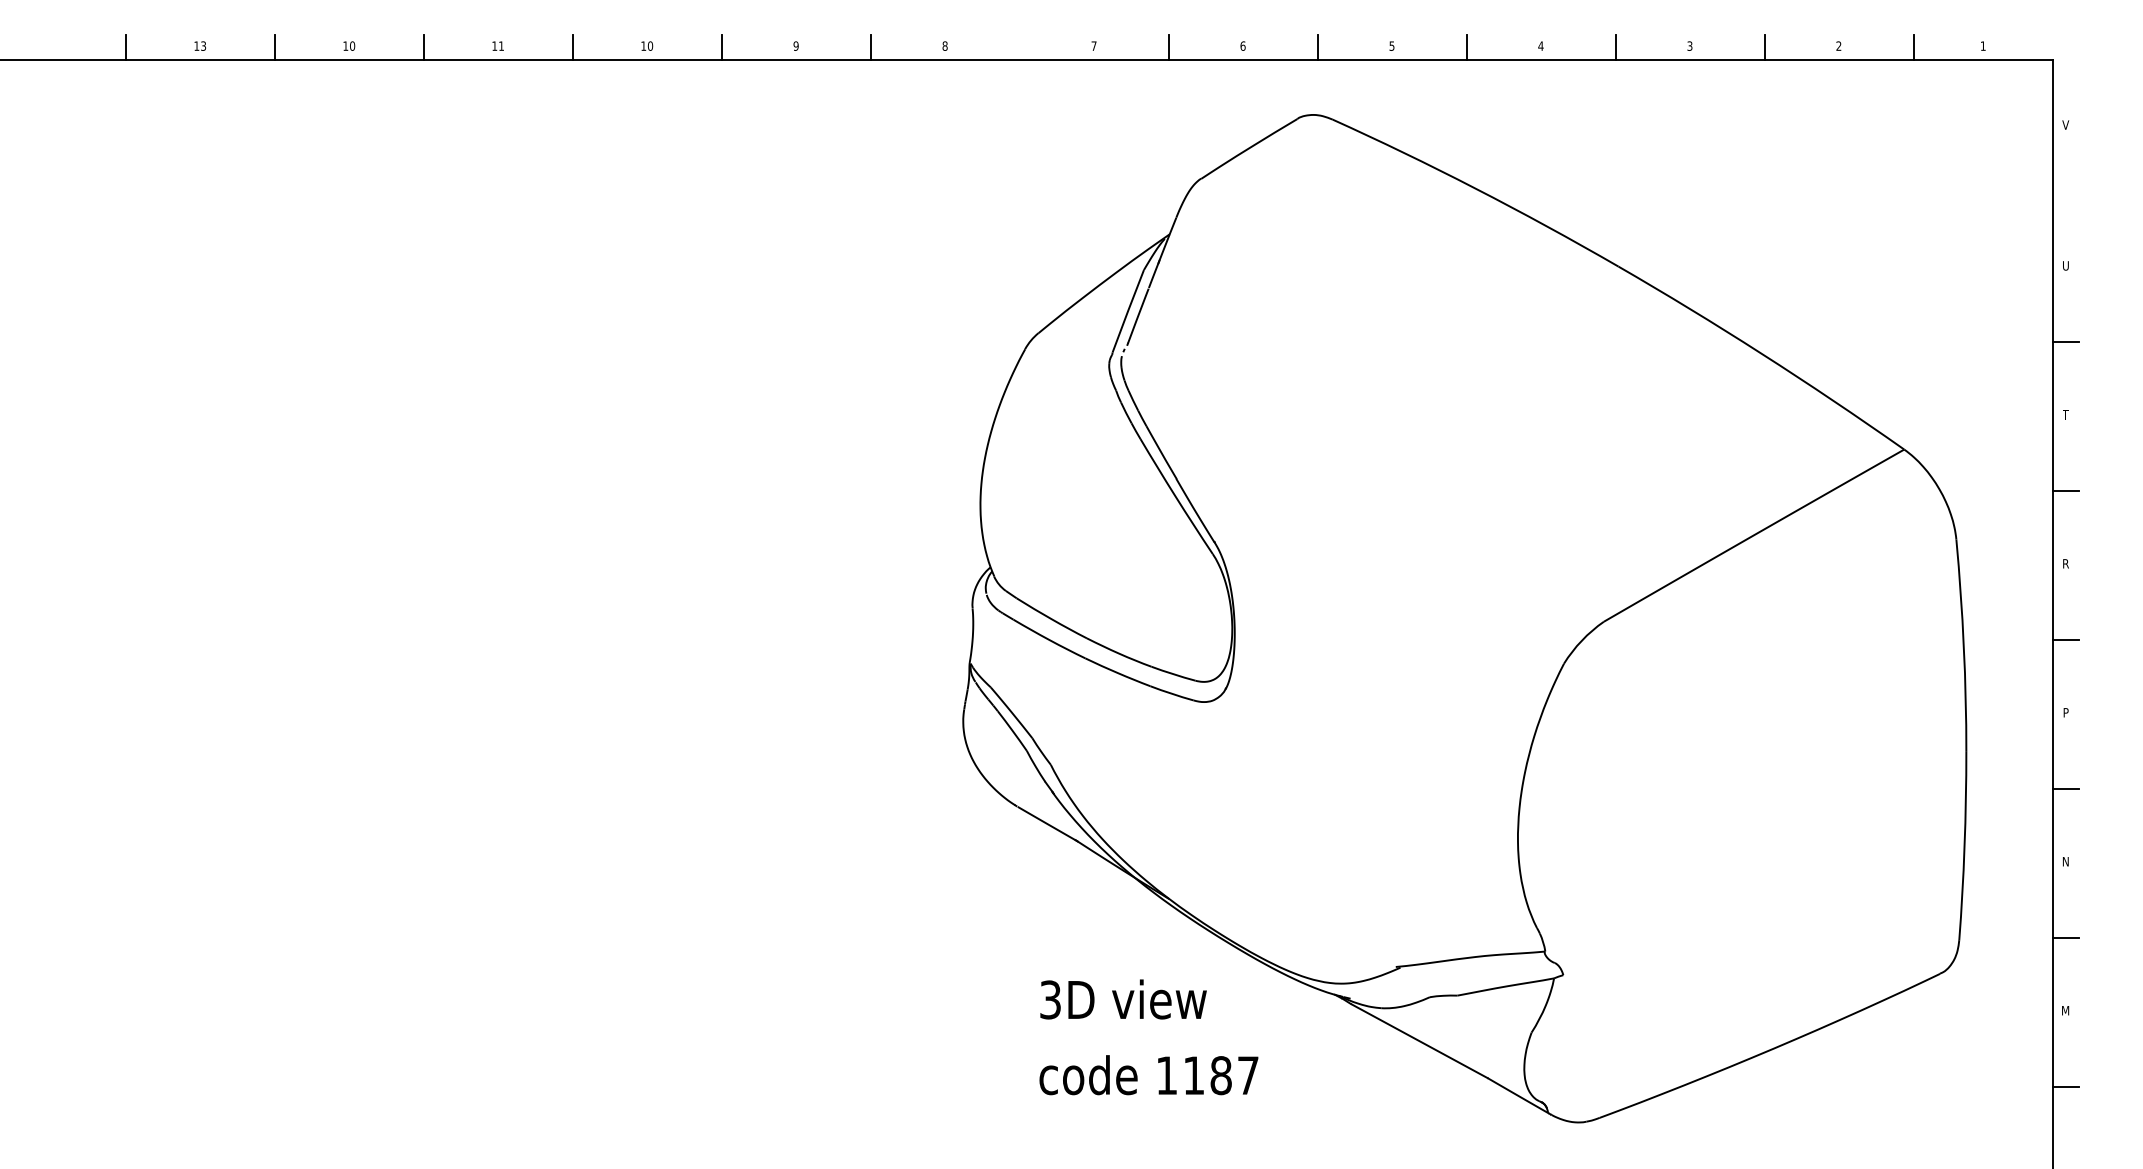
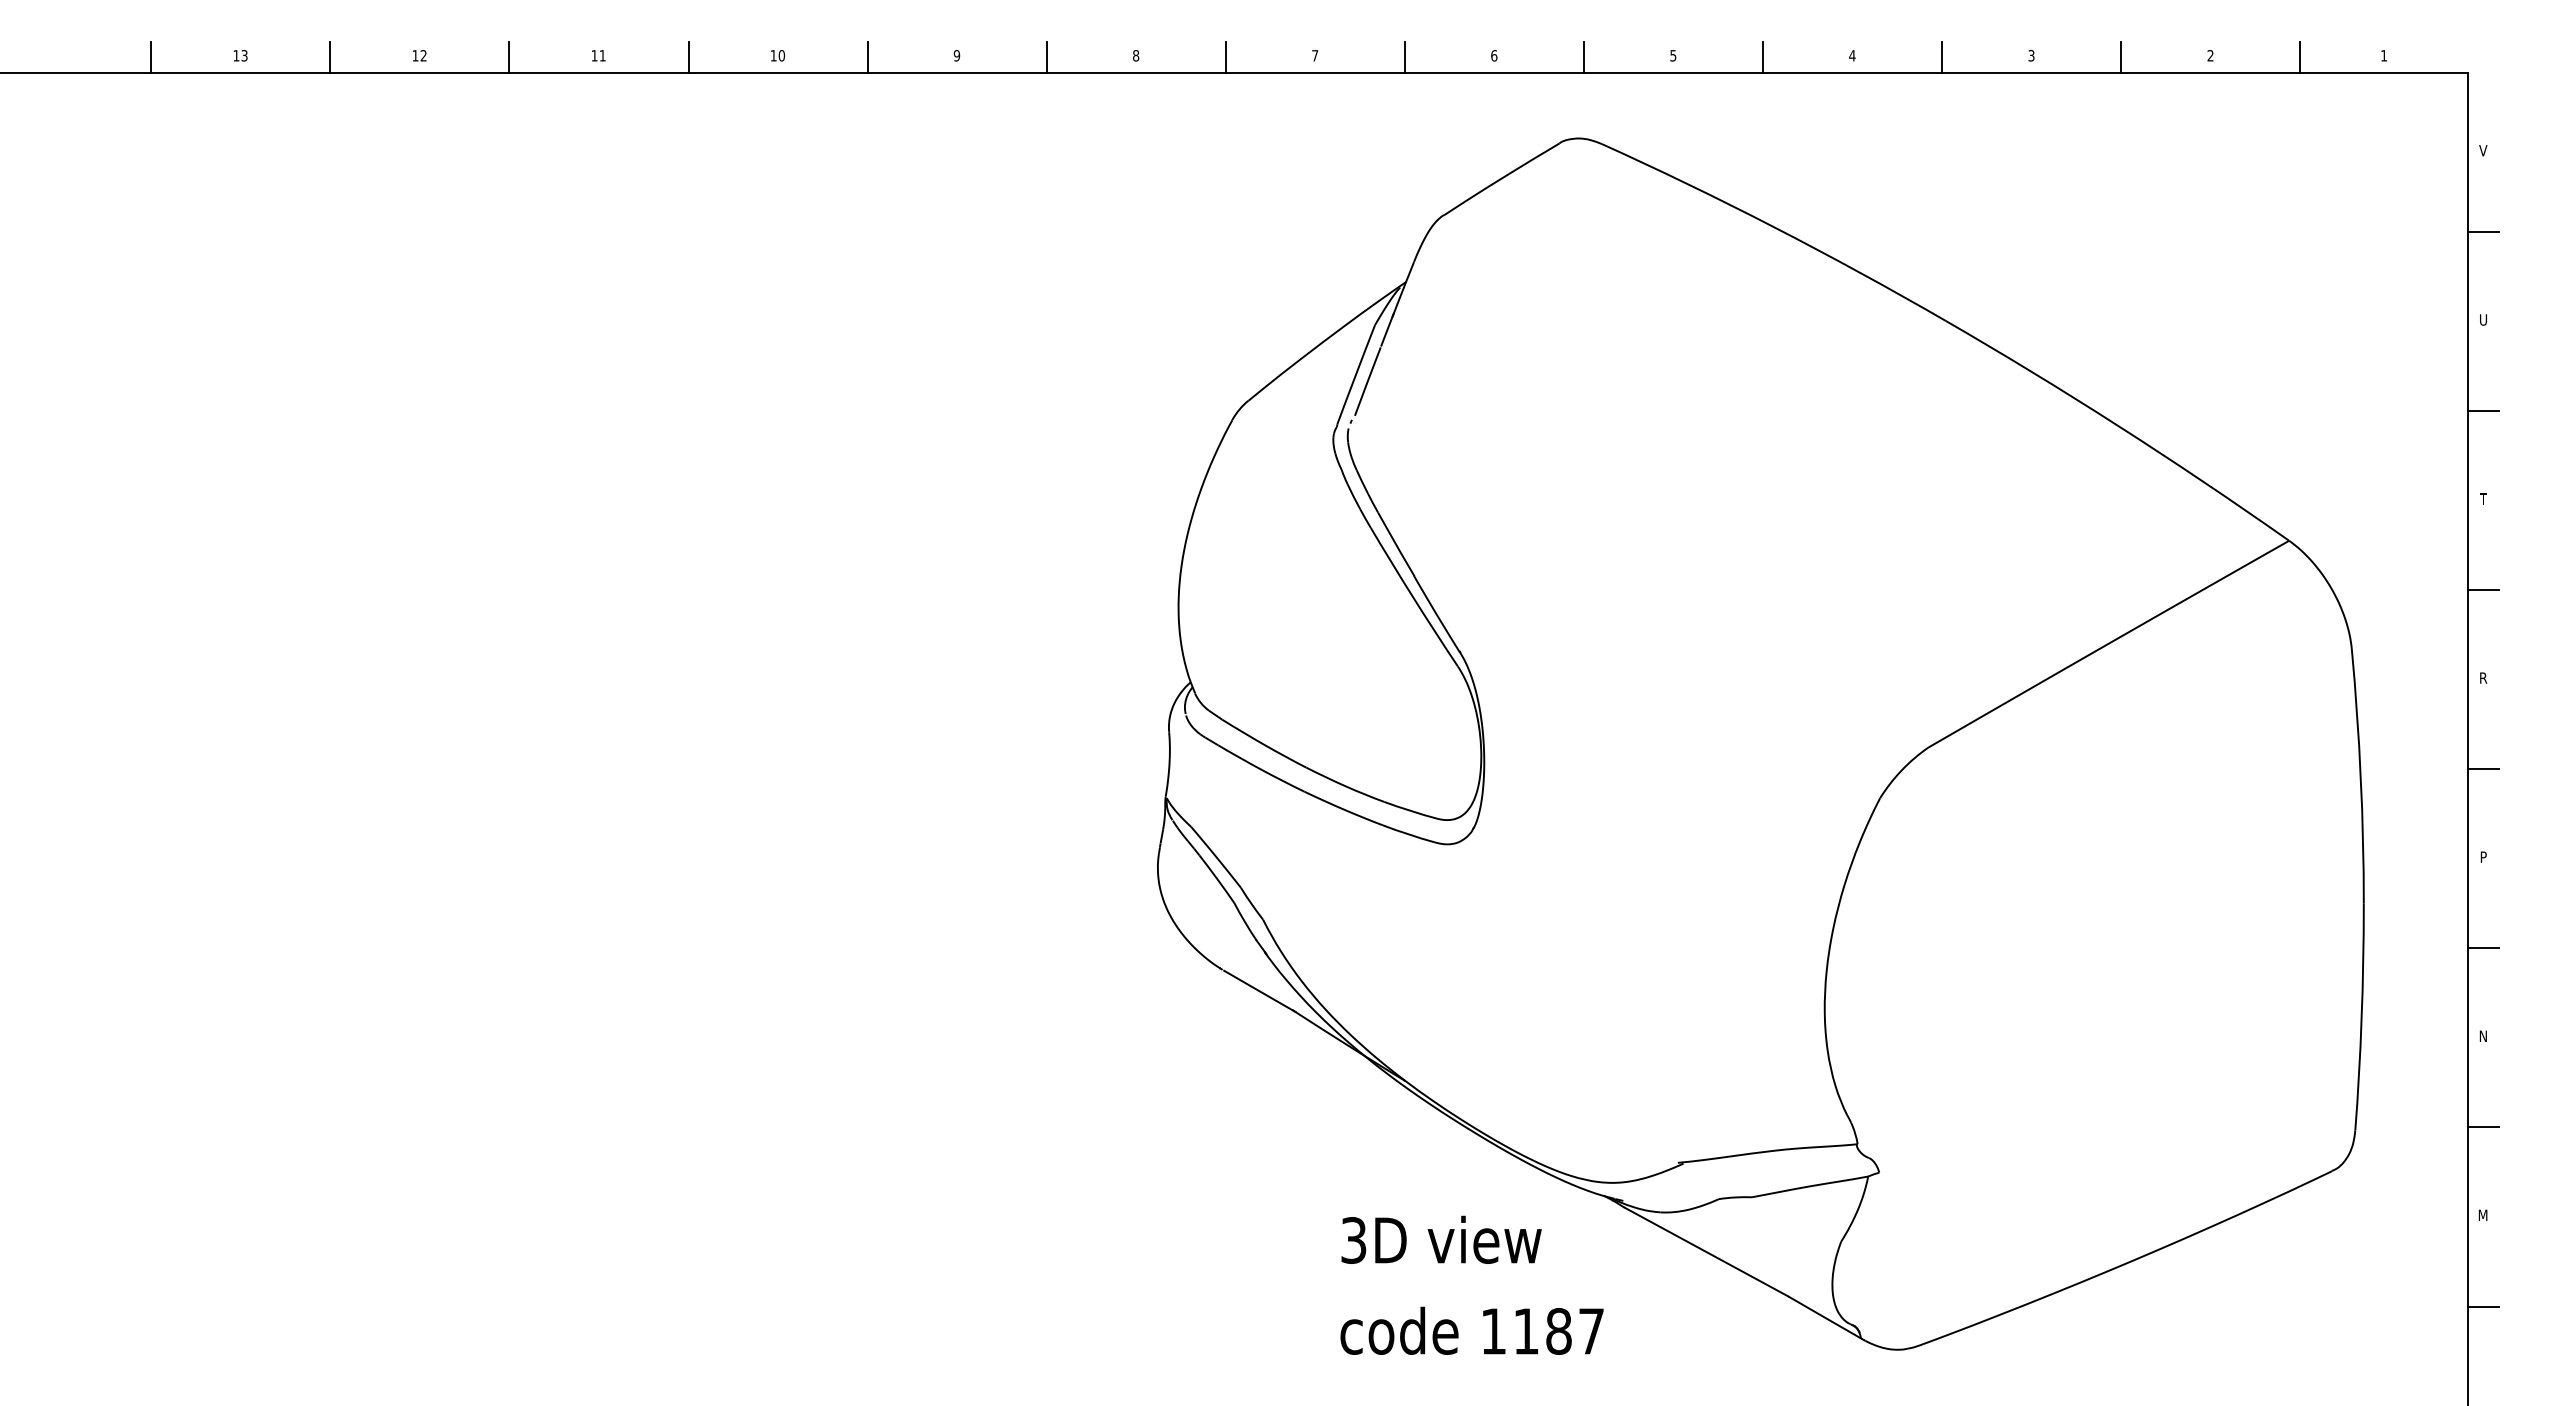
text: (352, 45) -> (423, 55), 10 -> 12
line: (1019, 47) -> (1225, 57), added
line: (2065, 192) -> (2483, 231), added
text: (1148, 1036) -> (1471, 1284), moved

